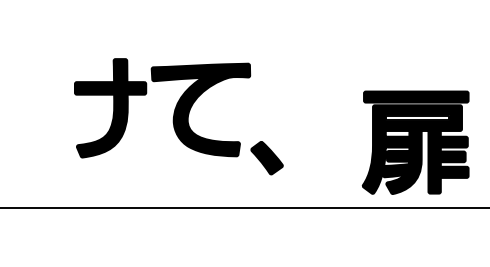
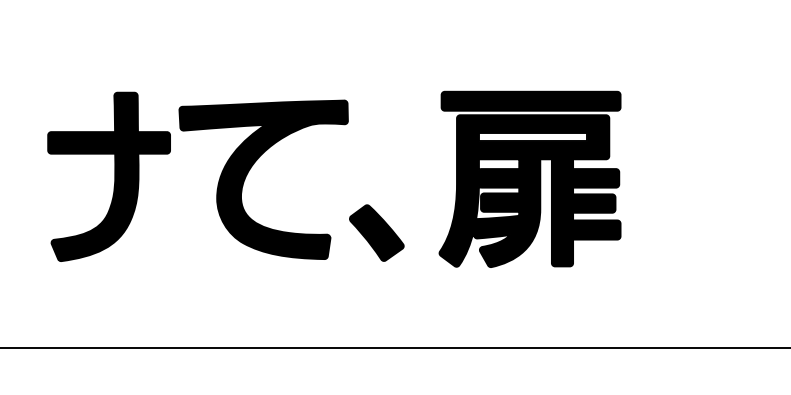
part: (415, 142) -> (529, 178), moved
part: (266, 158) -> (375, 233), moved

